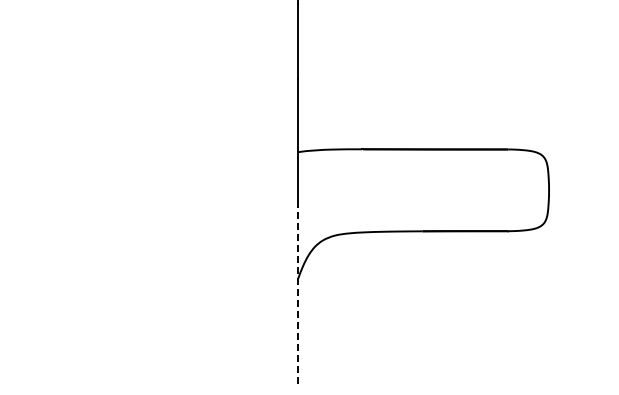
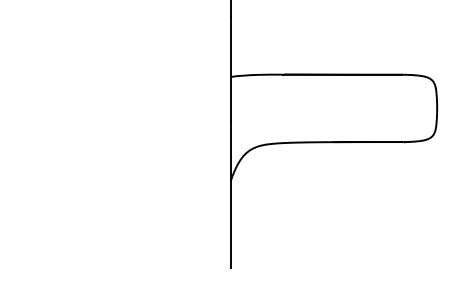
line: (298, 295) -> (230, 194), dashed -> solid

